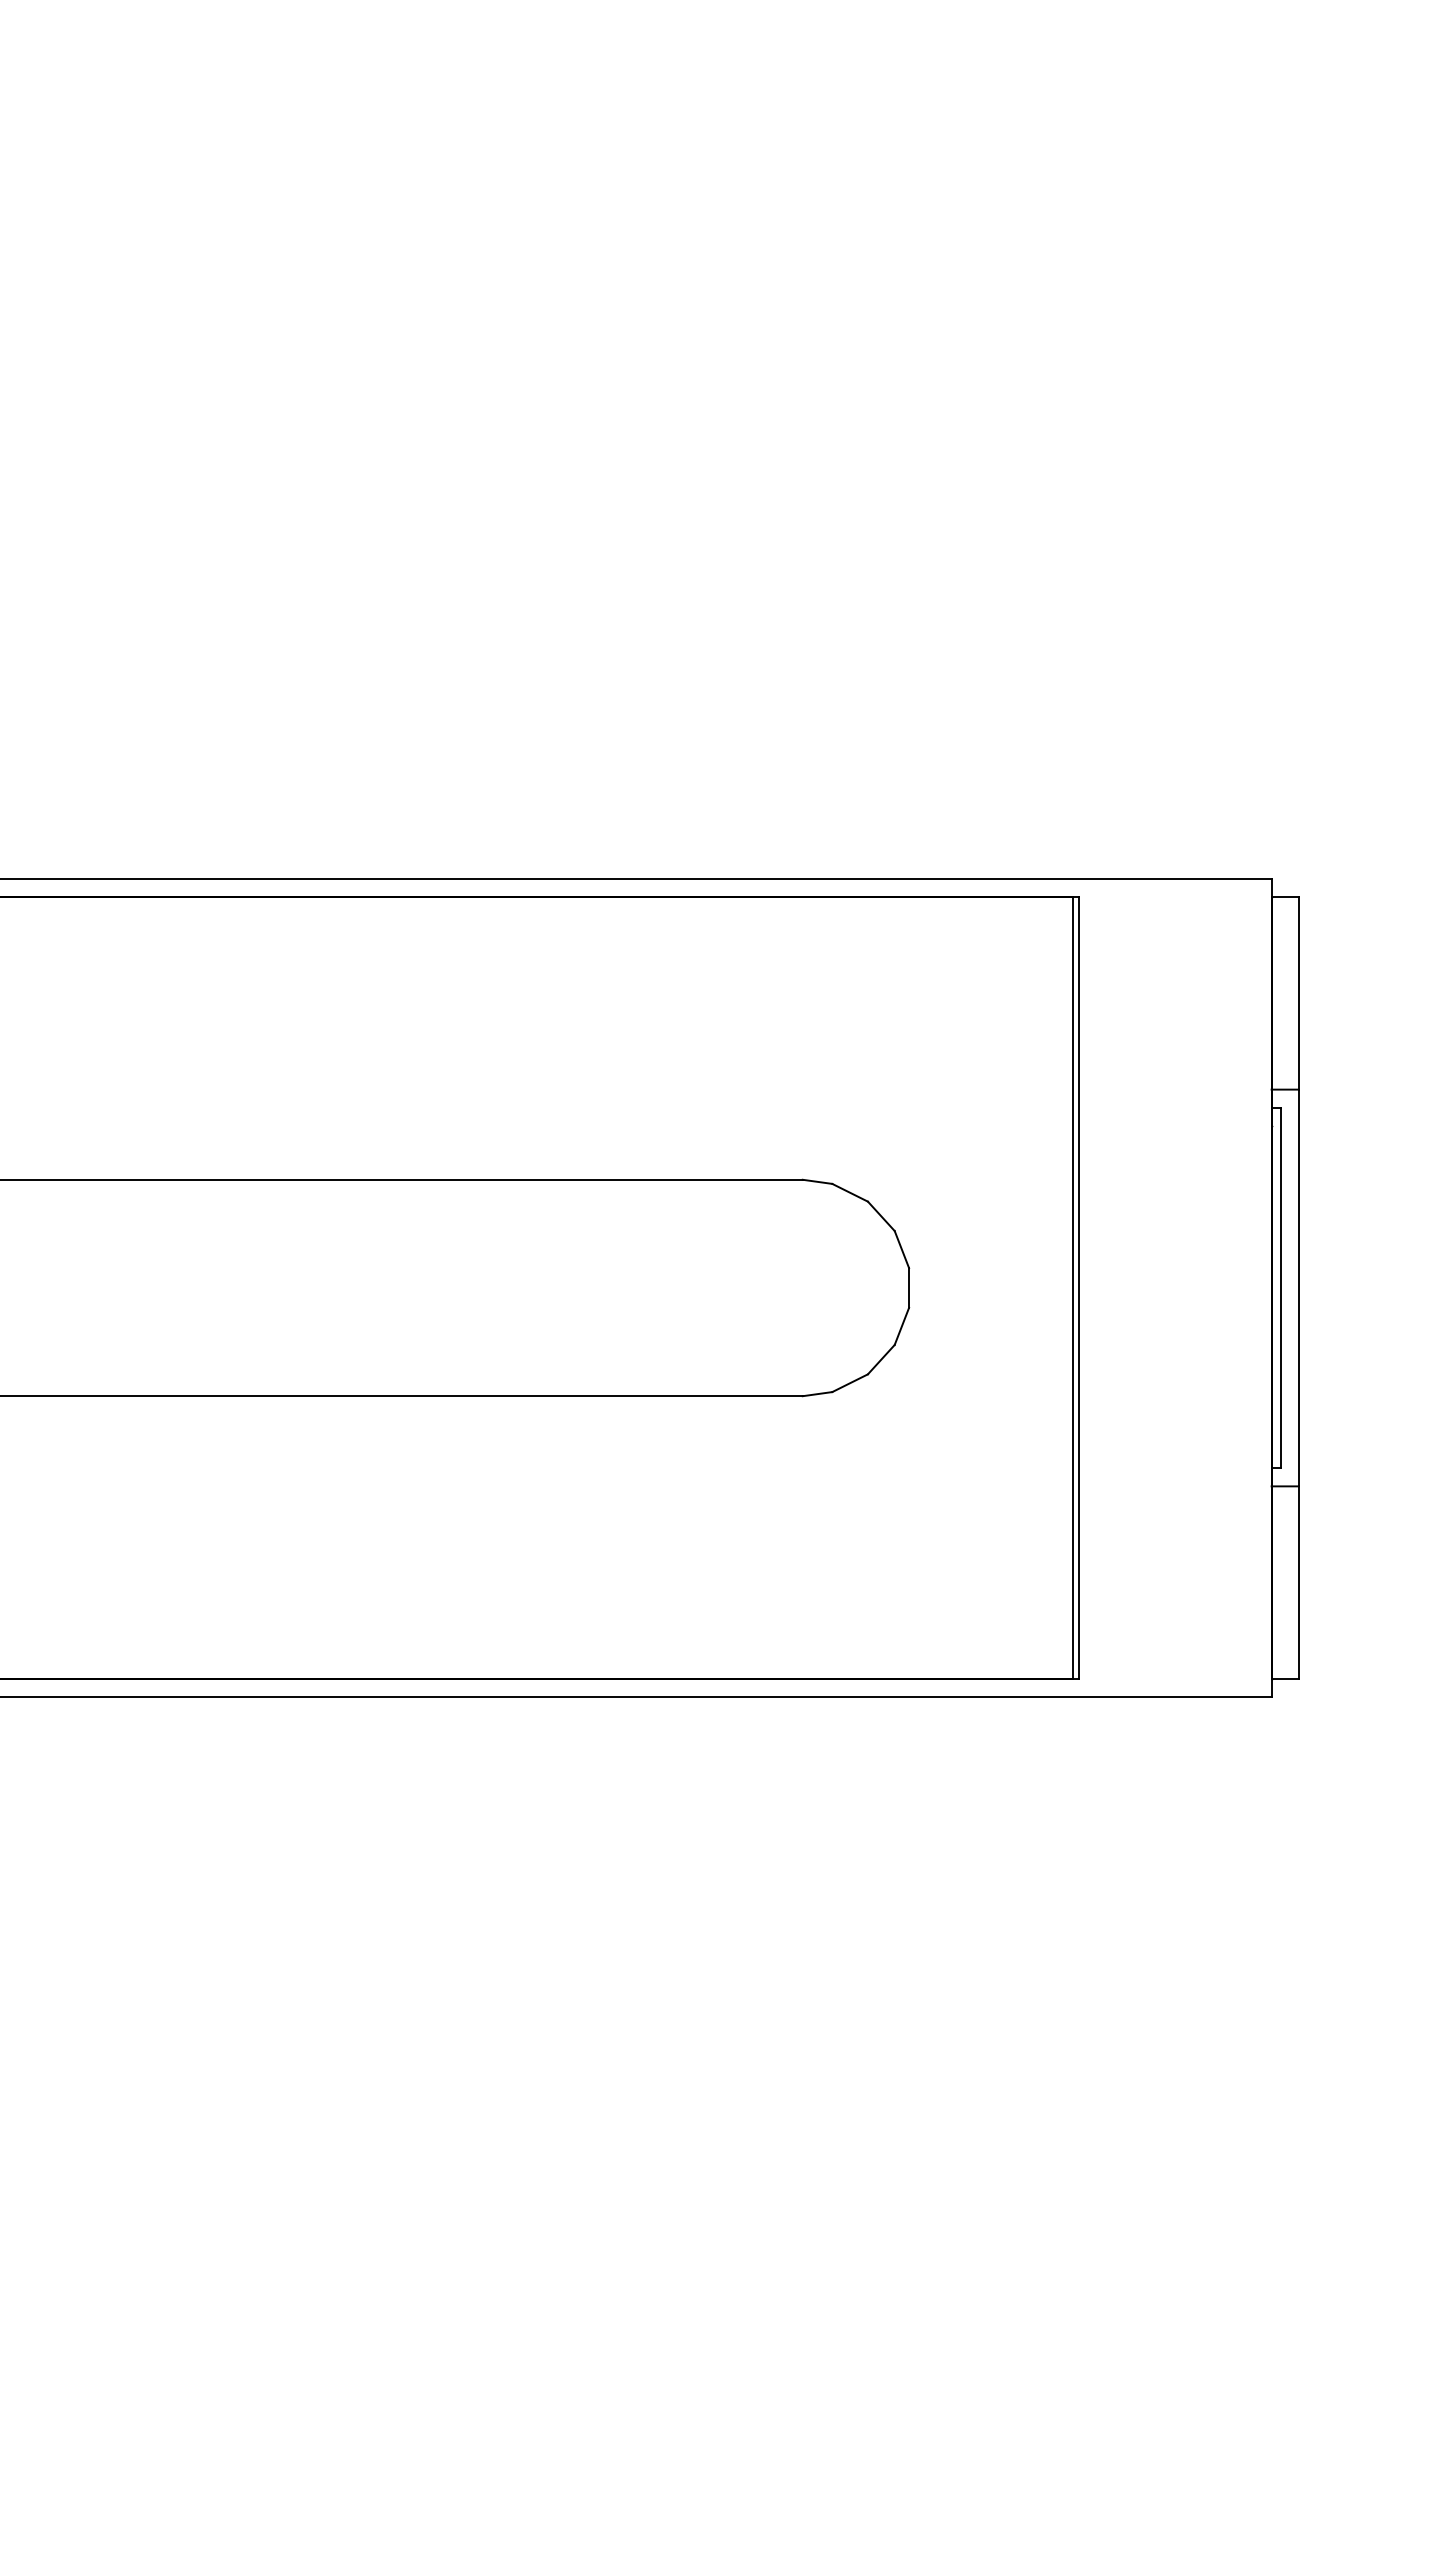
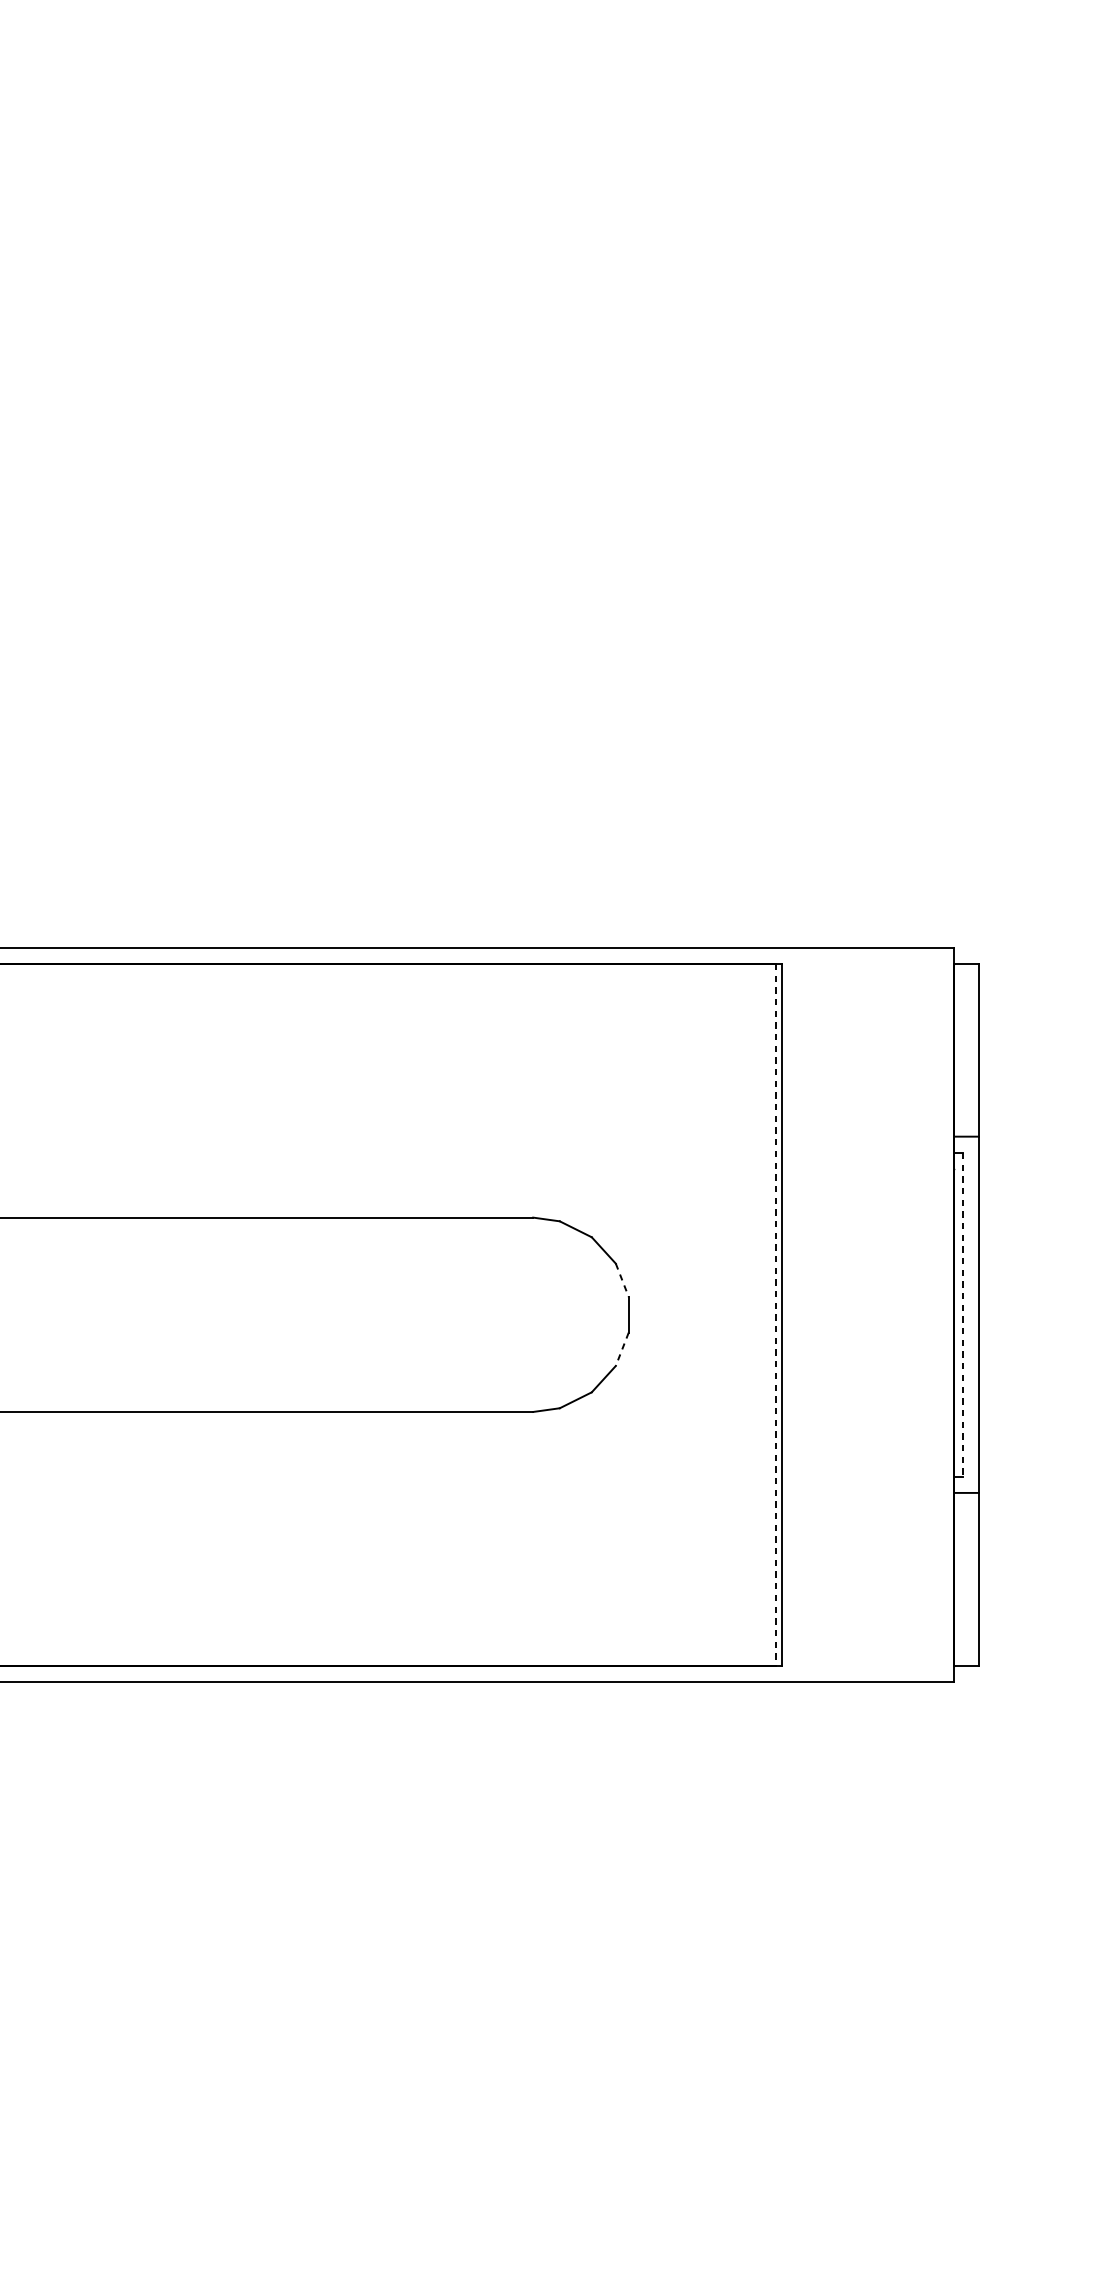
line: (901, 1249) -> (621, 1280), solid -> dashed
line: (1073, 1287) -> (776, 1314), solid -> dashed
line: (1280, 1288) -> (962, 1315), solid -> dashed
line: (901, 1326) -> (621, 1349), solid -> dashed

